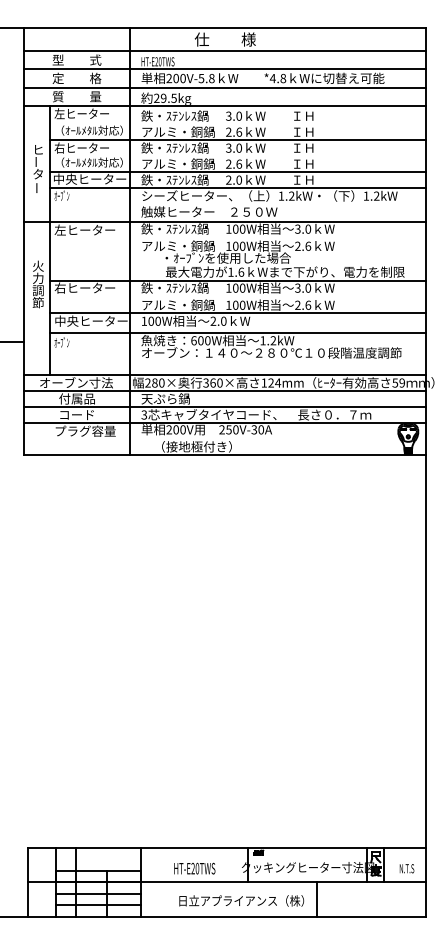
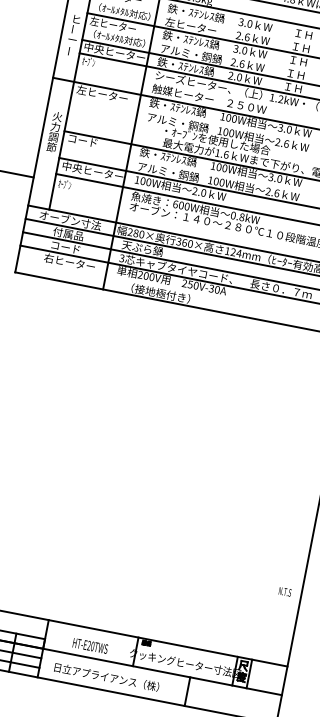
text: (177, 131) -> (195, 26), アルミ・銅鍋 -> 左ヒーター
text: (59, 147) -> (94, 20), 右ヒーター -> 左ヒーター
text: (38, 174) -> (72, 40), タ -> ー
text: (84, 287) -> (92, 142), 右ヒーター -> コード
text: (268, 340) -> (237, 216), 1.2kW -> 0.8kW
text: (84, 430) -> (69, 261), プラグ容量 -> 右ヒーター
text: (406, 868) -> (284, 591), moved
text: (241, 900) -> (106, 676), moved

